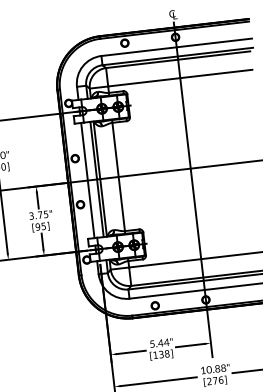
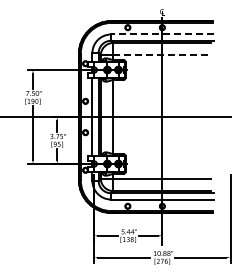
line: (175, 47) -> (161, 34), solid -> dashed
line: (180, 78) -> (162, 55), solid -> dashed

